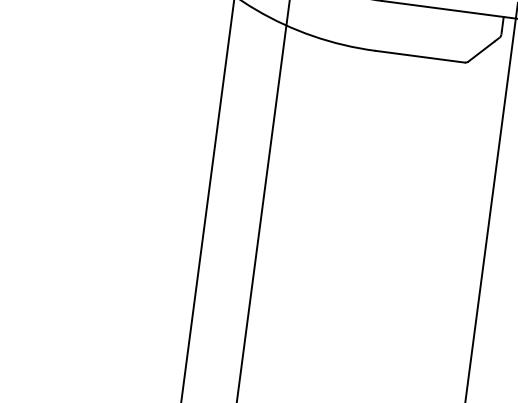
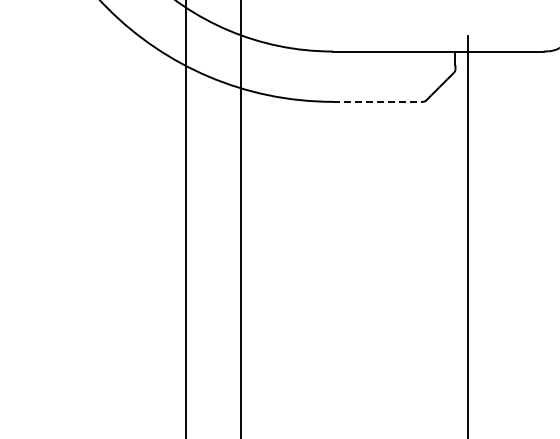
line: (419, 56) -> (377, 101), solid -> dashed

